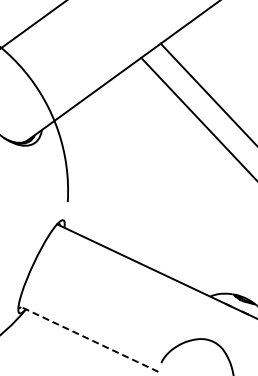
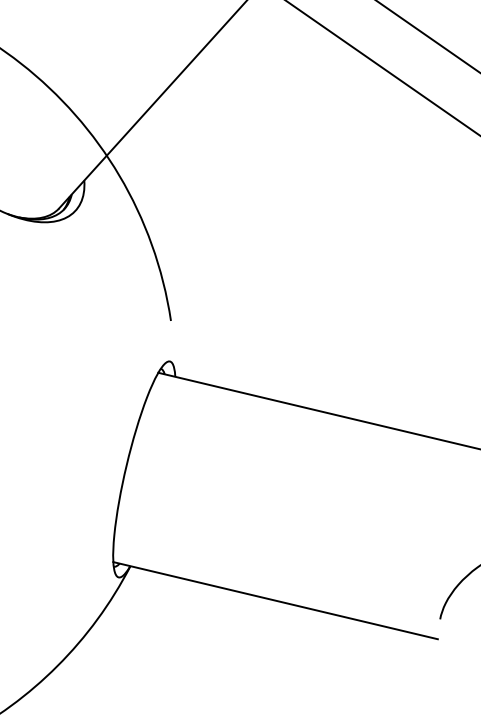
line: (88, 338) -> (275, 599), dashed -> solid

